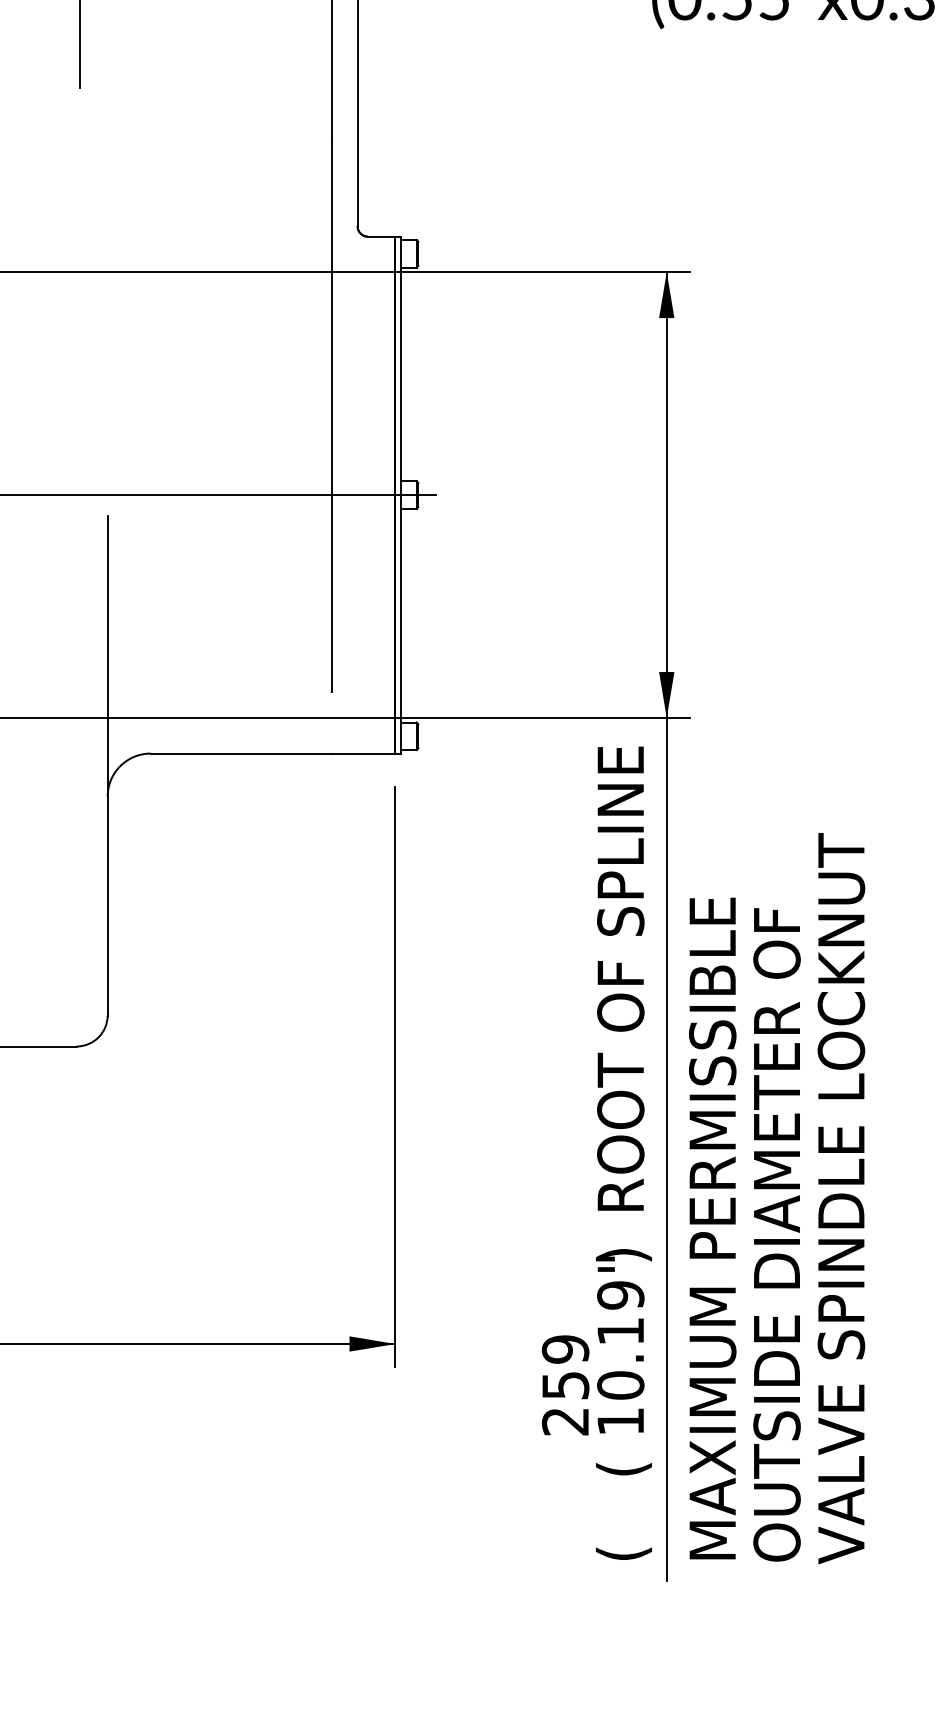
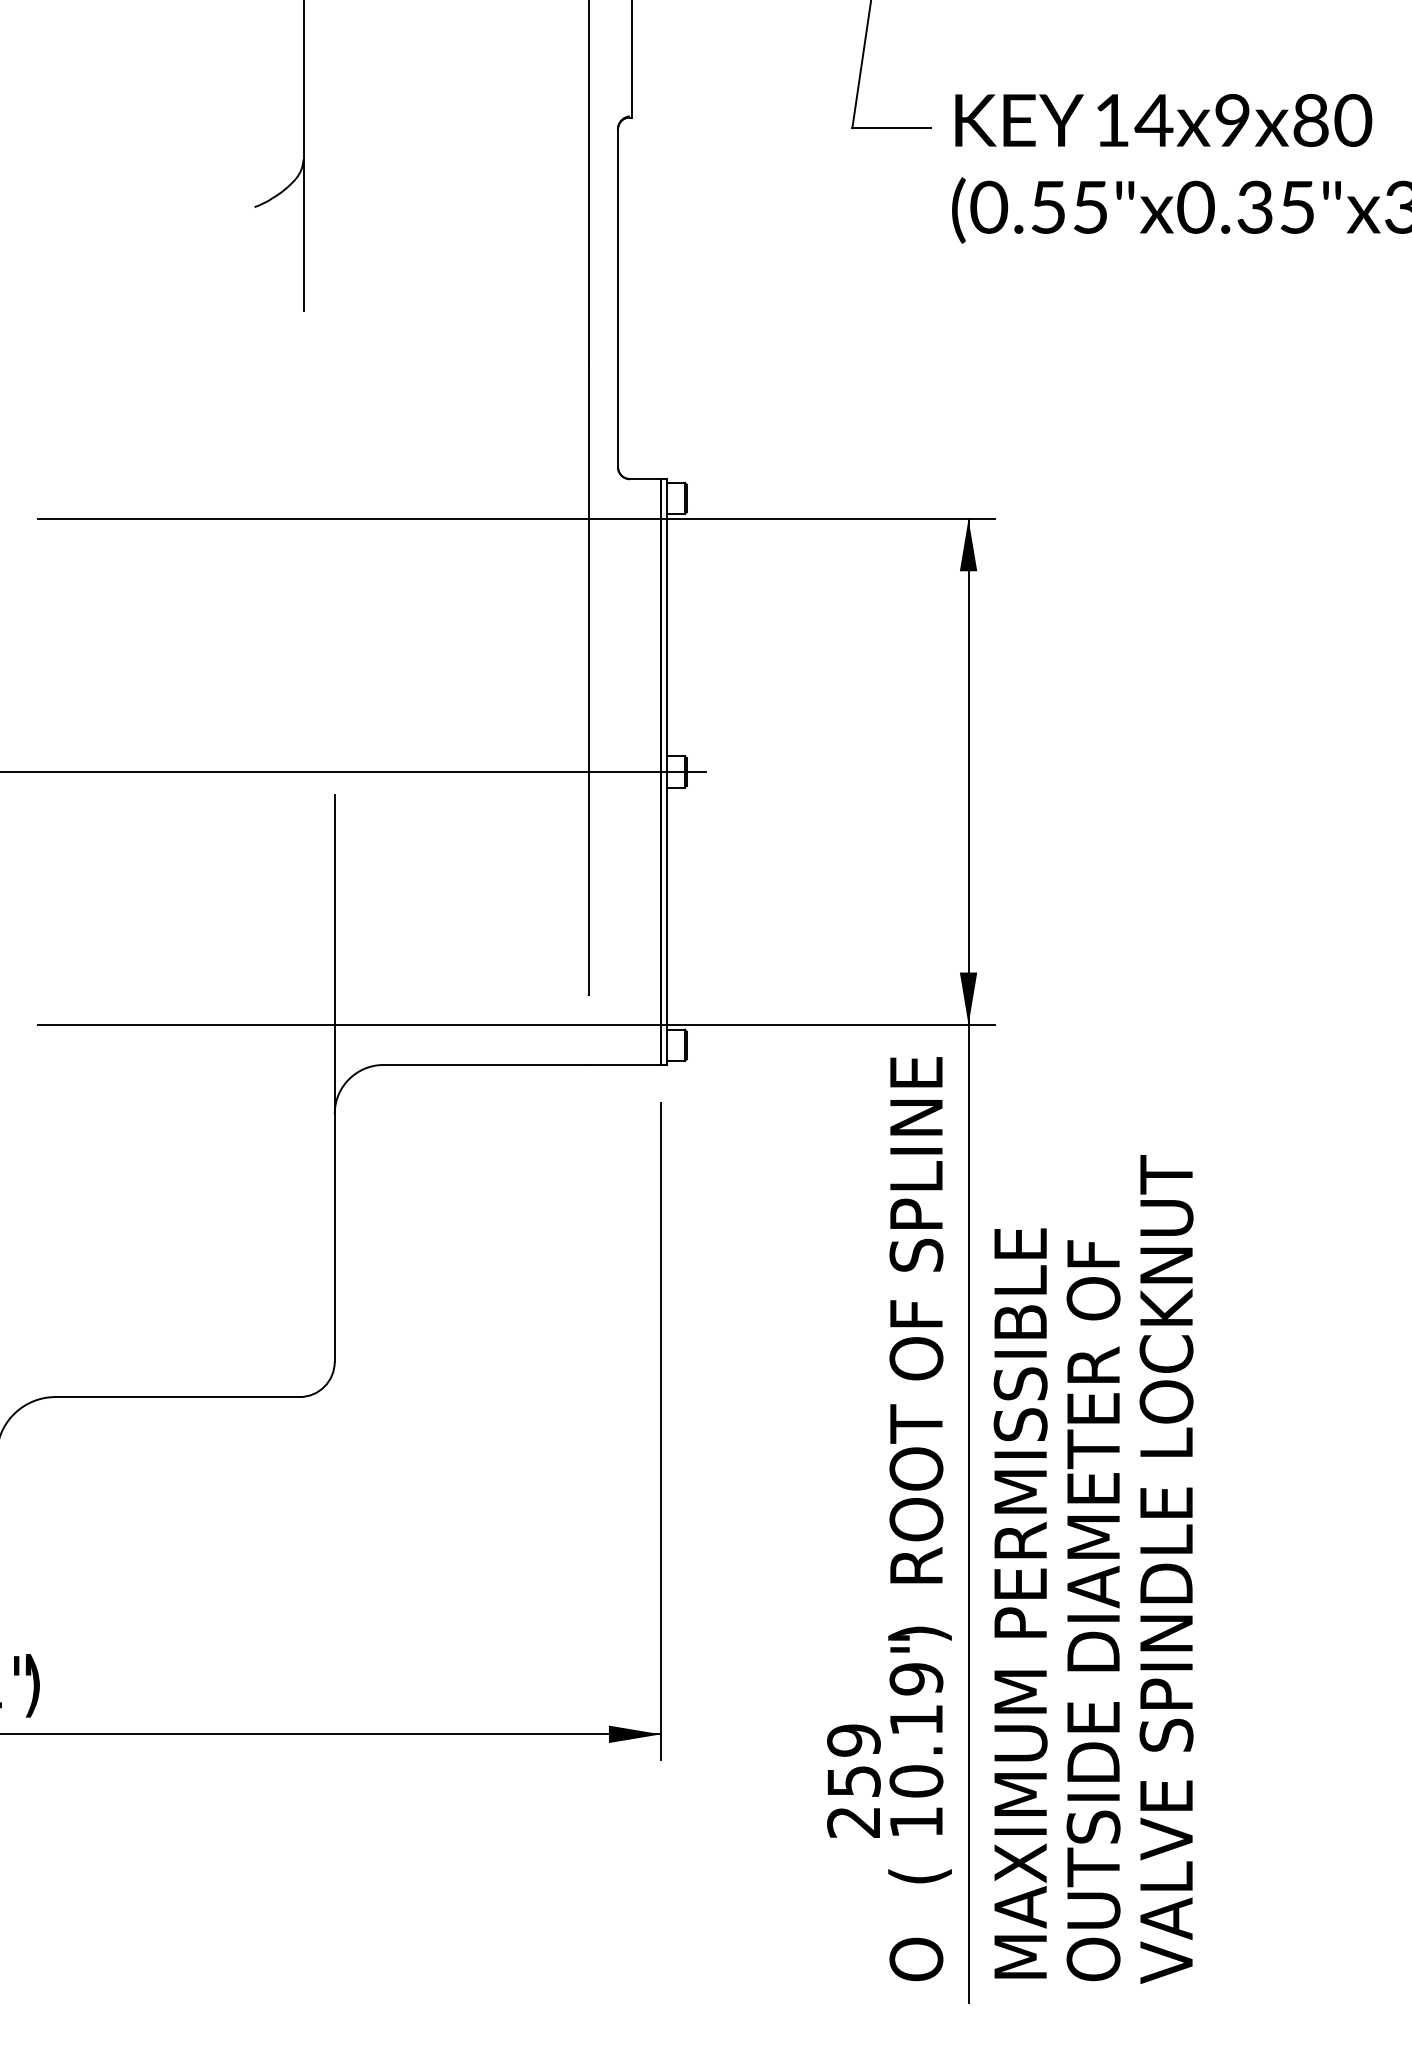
text: (623, 1542) -> (919, 1959), ( -> O

